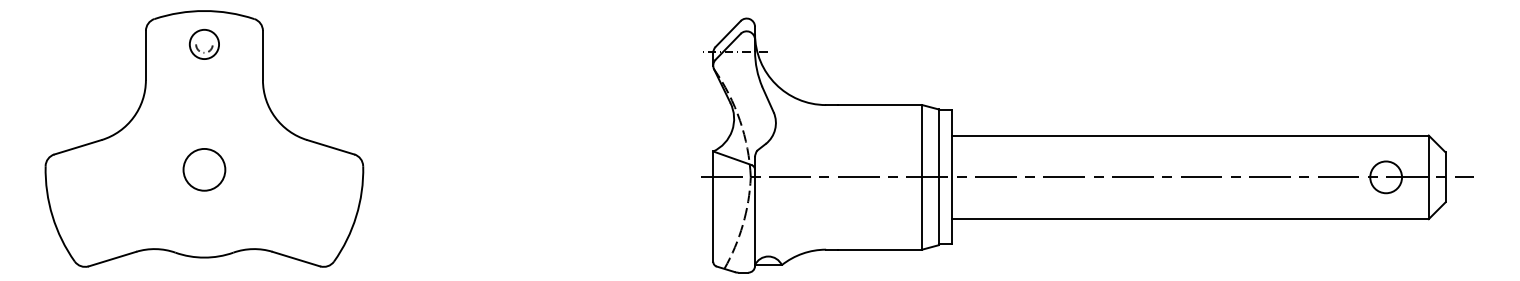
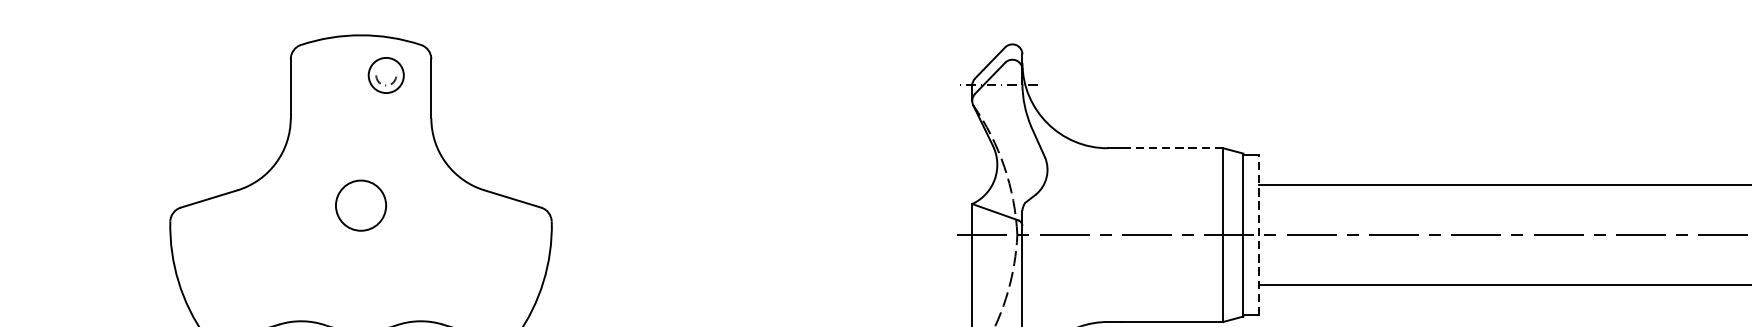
part: (203, 43) -> (385, 74), moved
line: (879, 105) -> (1171, 148), solid -> dashed
circle: (204, 169) -> (361, 205), moved
line: (952, 177) -> (1259, 235), solid -> dashed

